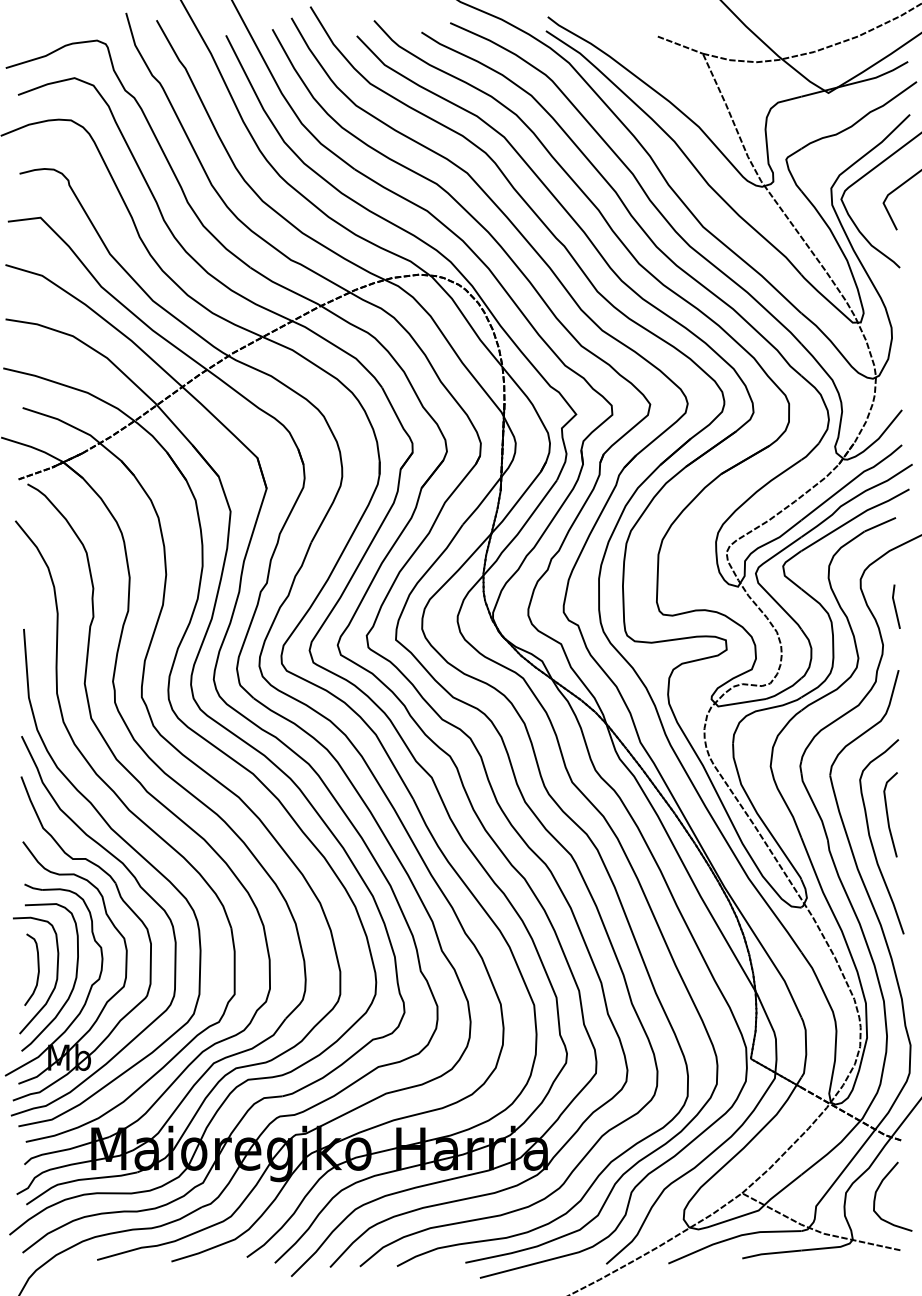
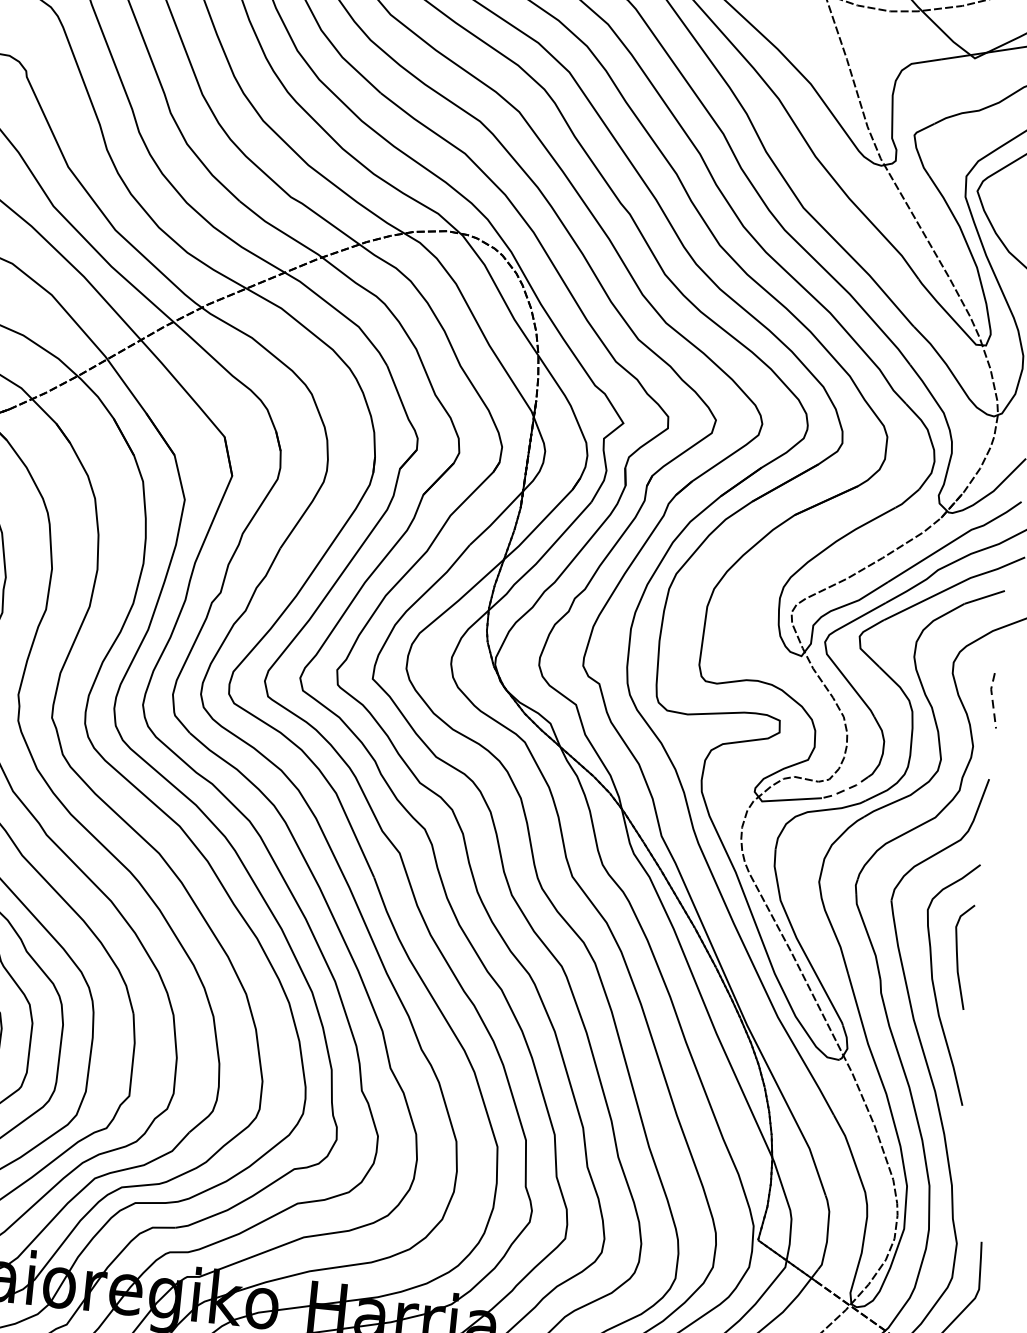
line: (894, 606) -> (992, 700), solid -> dashed
line: (784, 690) -> (845, 789), solid -> dashed

